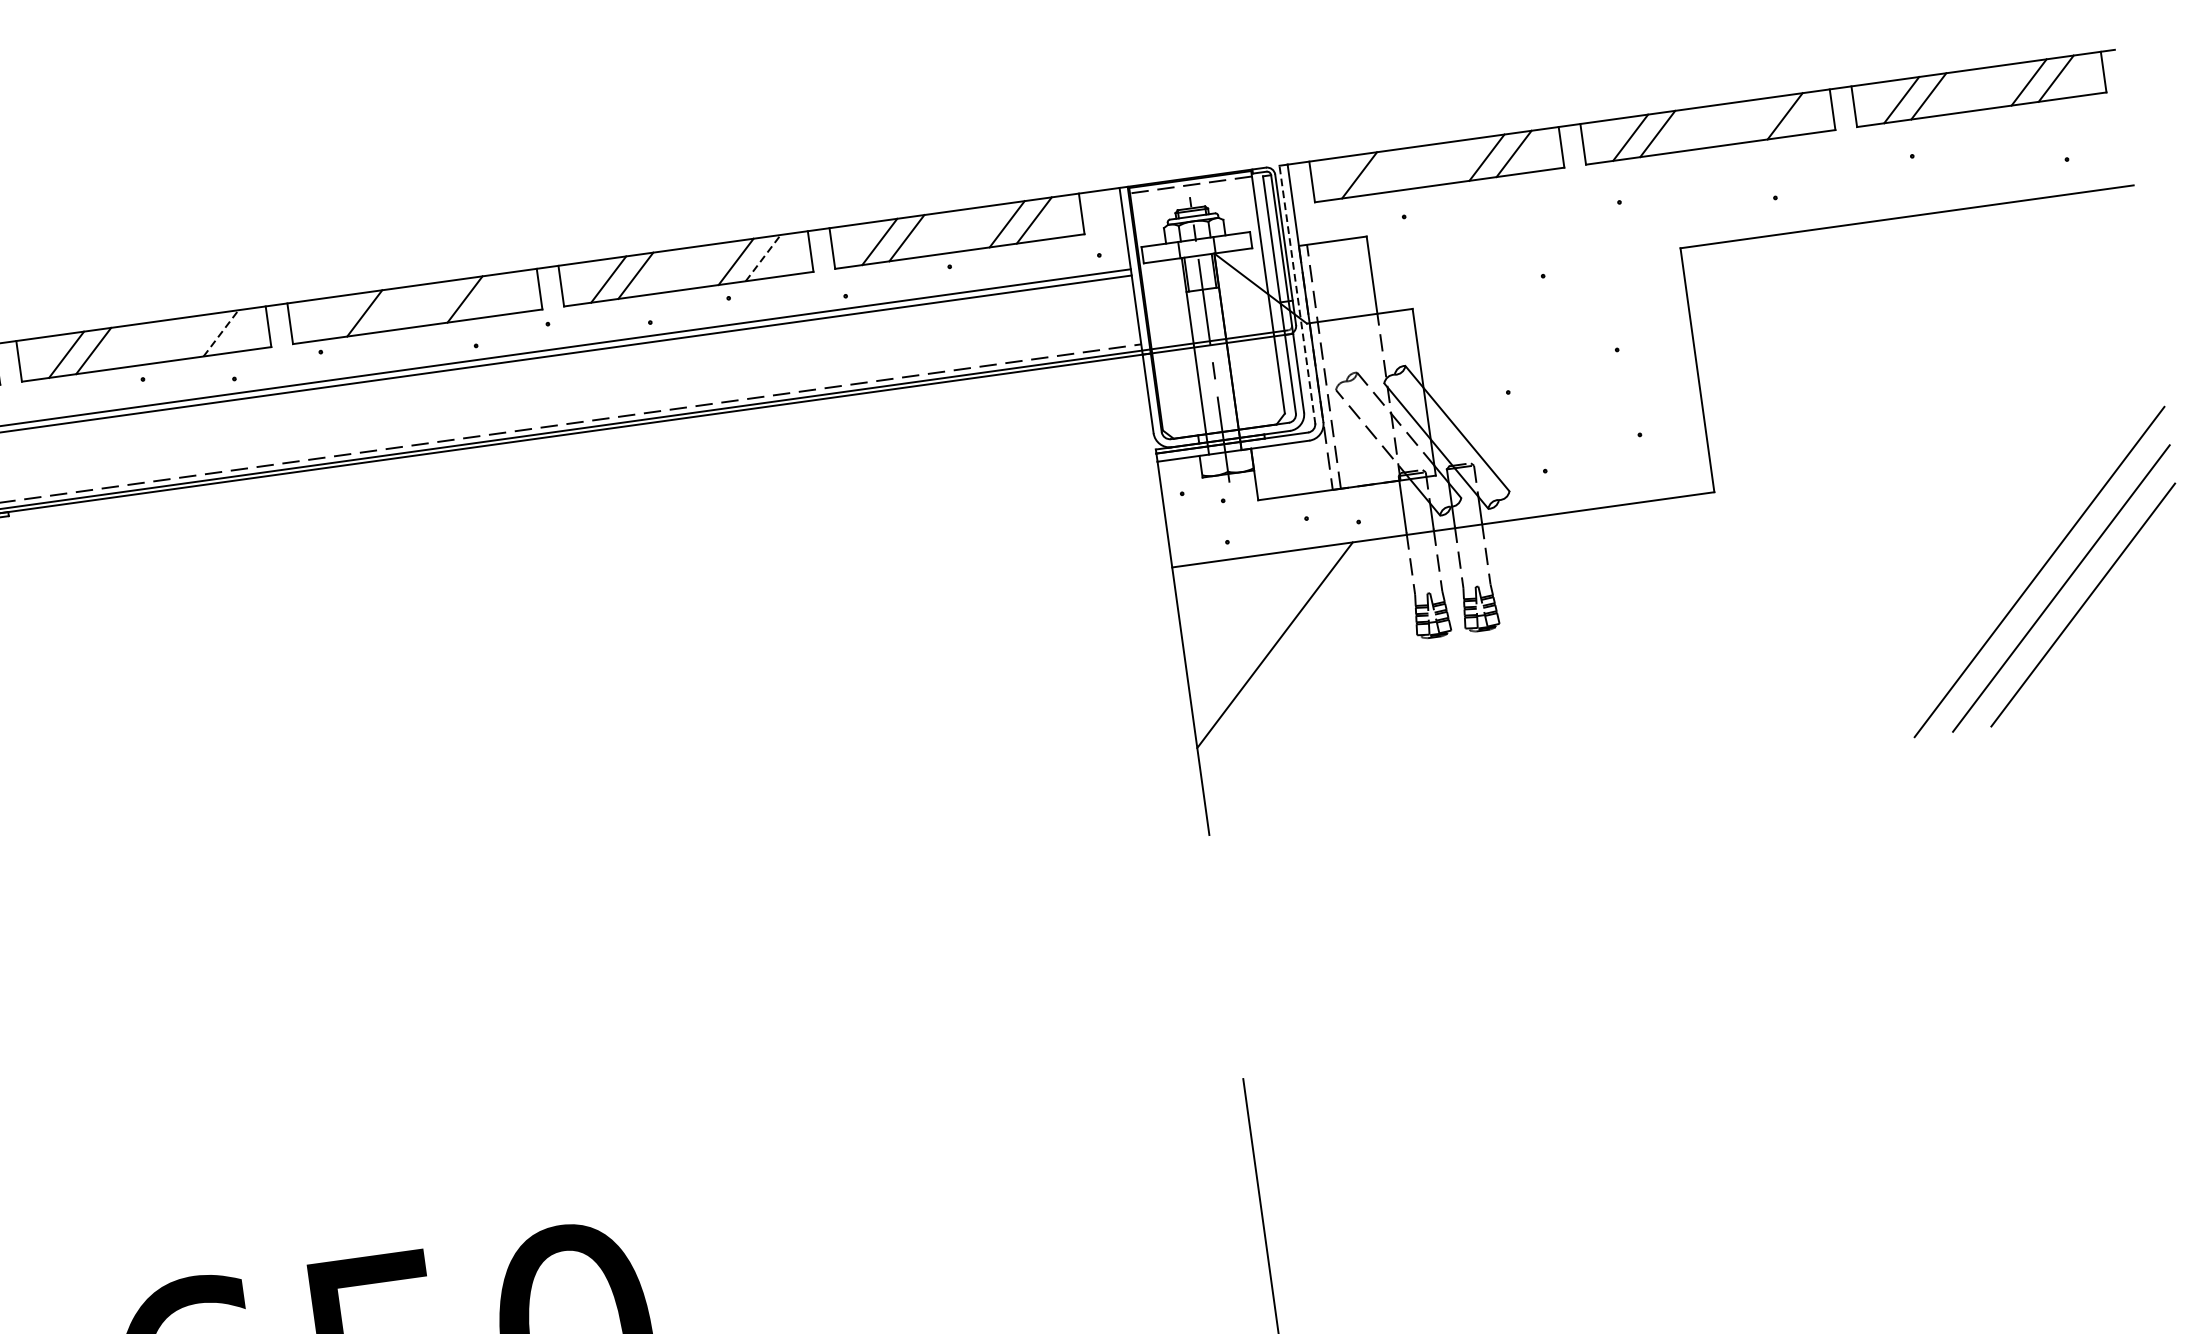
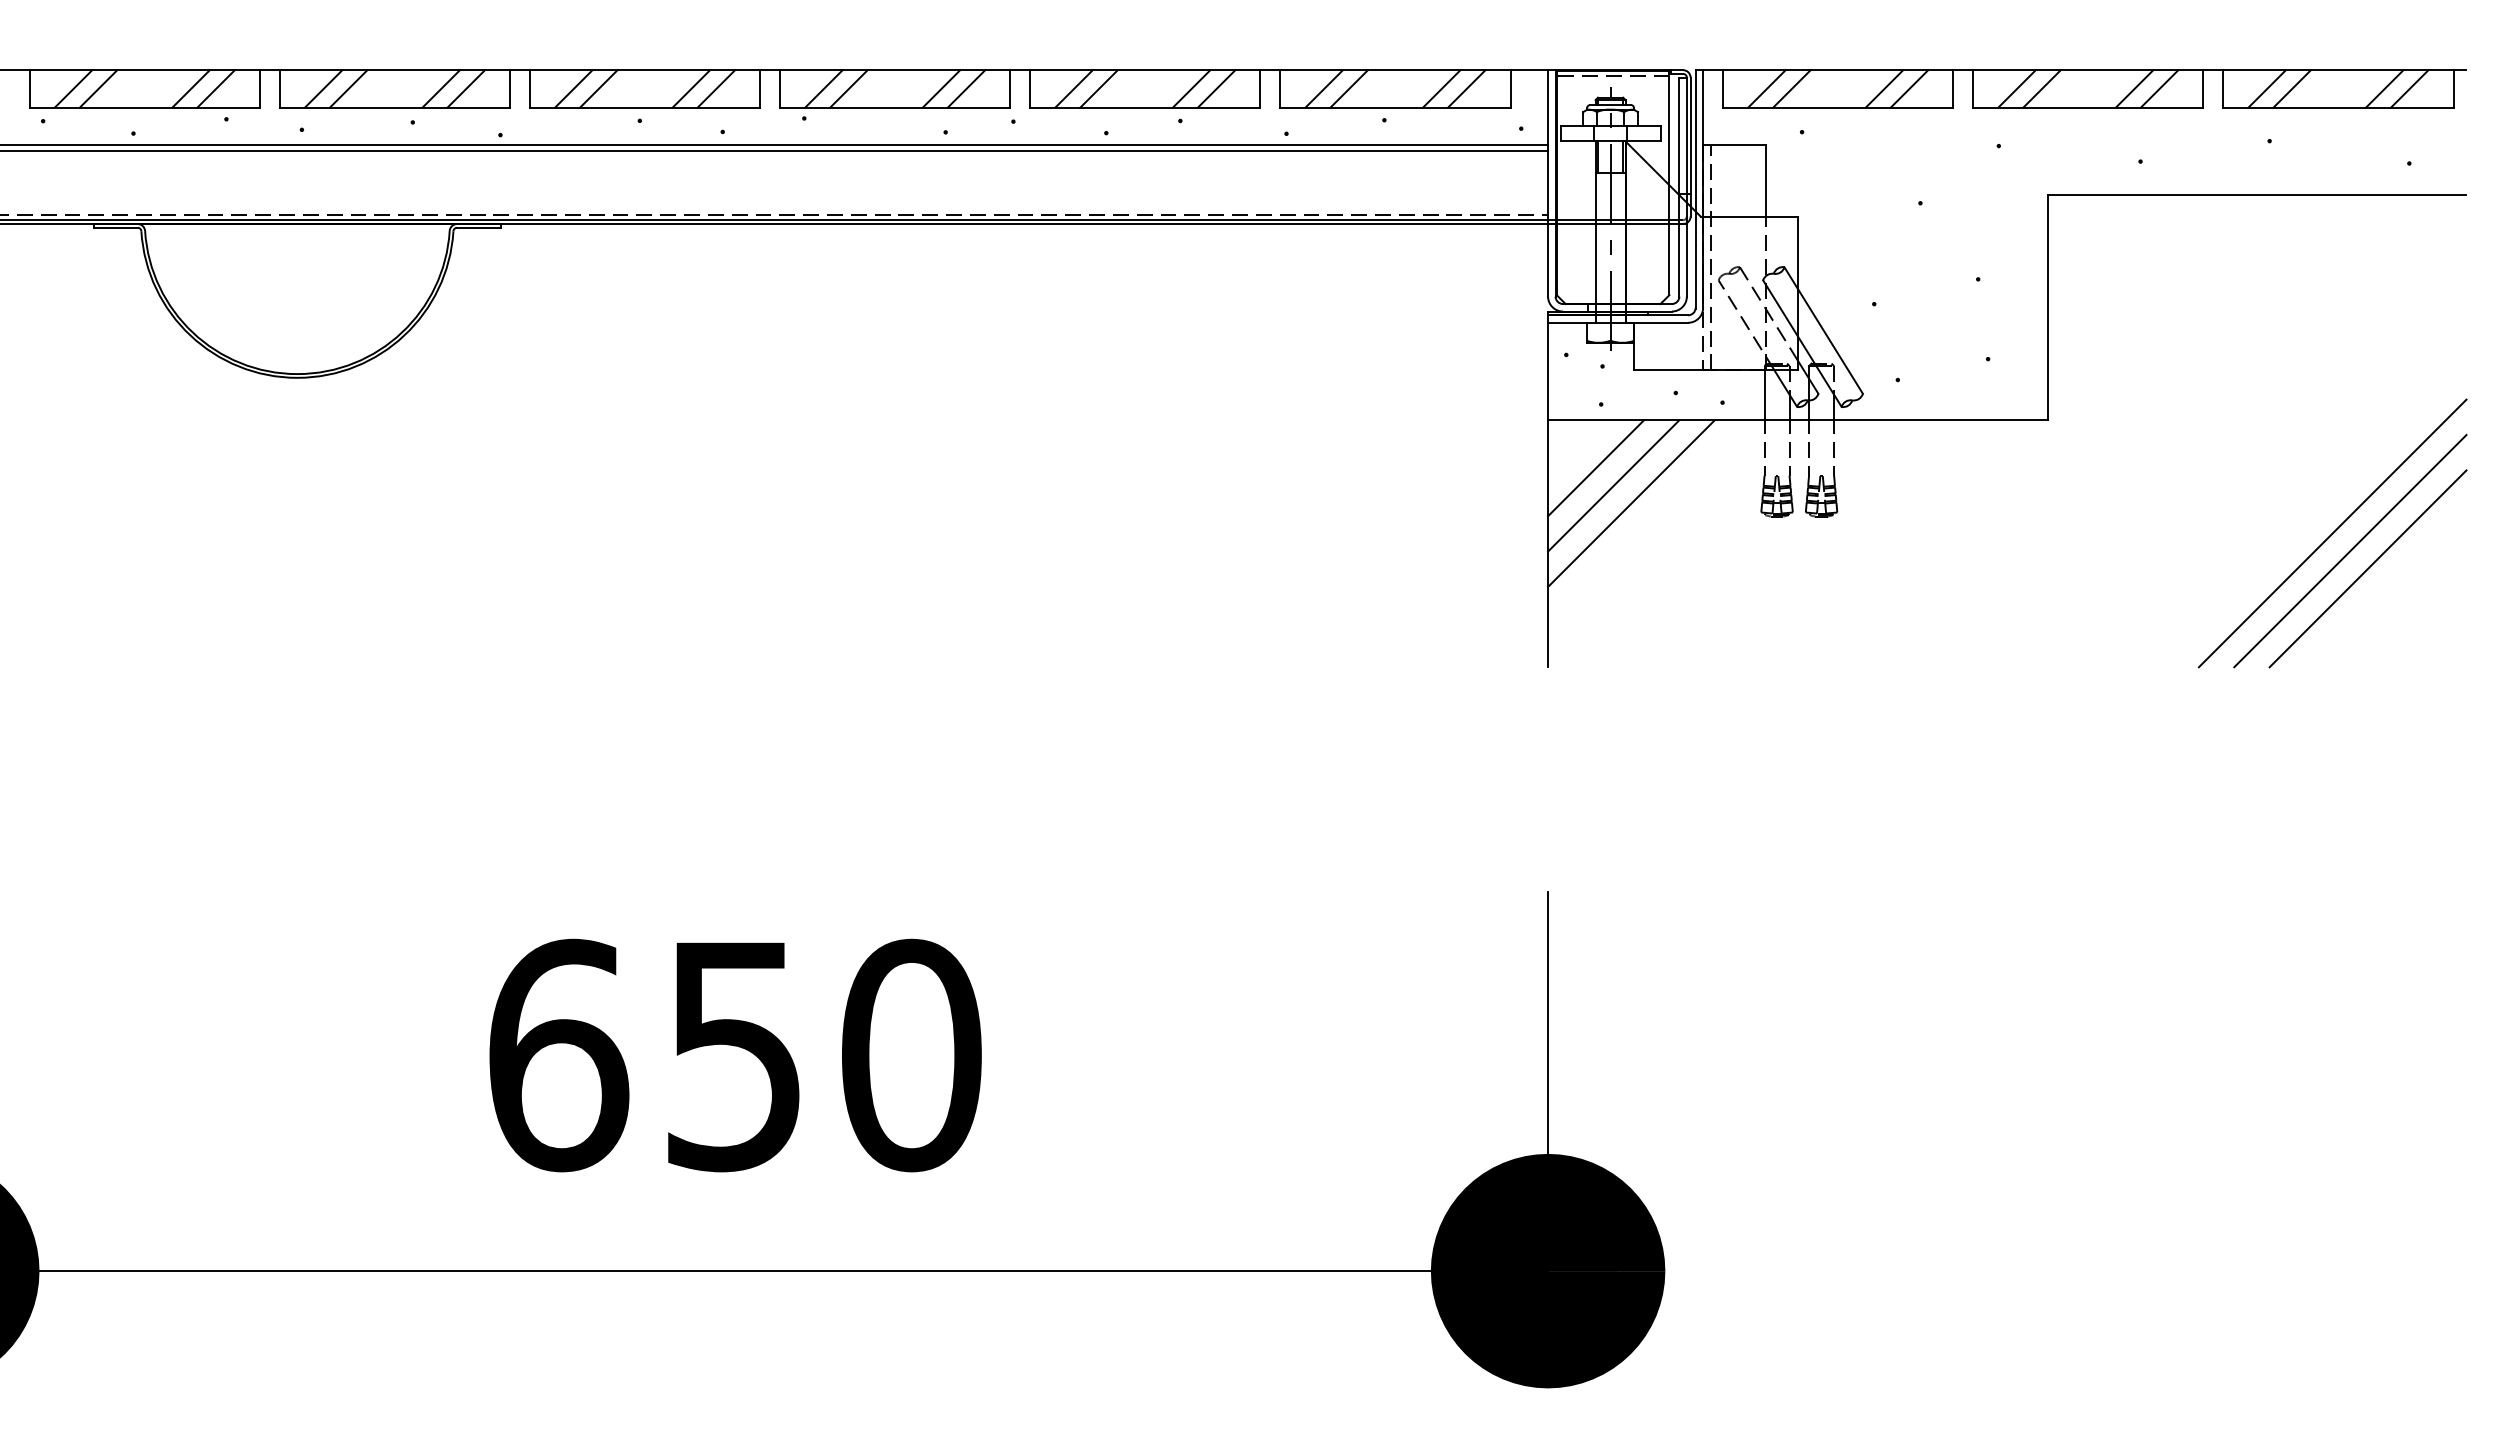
line: (1757, 119) -> (2134, 88), added
line: (1386, 171) -> (1791, 88), added
line: (763, 257) -> (1216, 88), dashed -> solid
line: (492, 295) -> (966, 88), added
line: (1297, 295) -> (1695, 189), dashed -> solid
line: (337, 316) -> (823, 88), added
line: (221, 332) -> (716, 88), dashed -> solid
line: (194, 336) -> (691, 88), added
line: (1230, 612) -> (1595, 468), added
line: (1252, 628) -> (1613, 485), added

